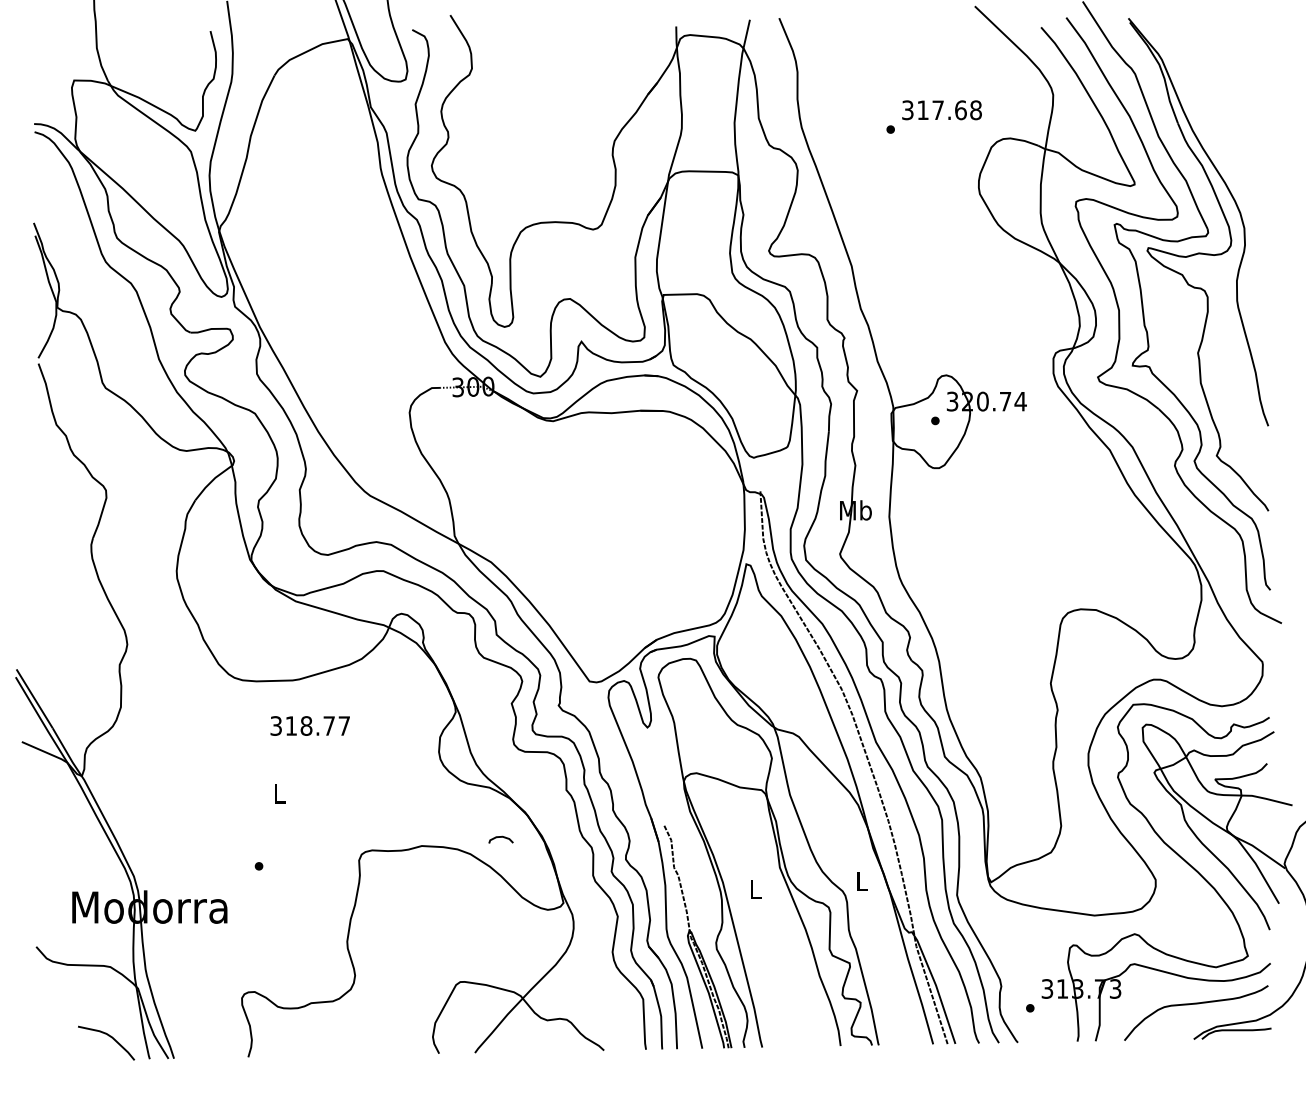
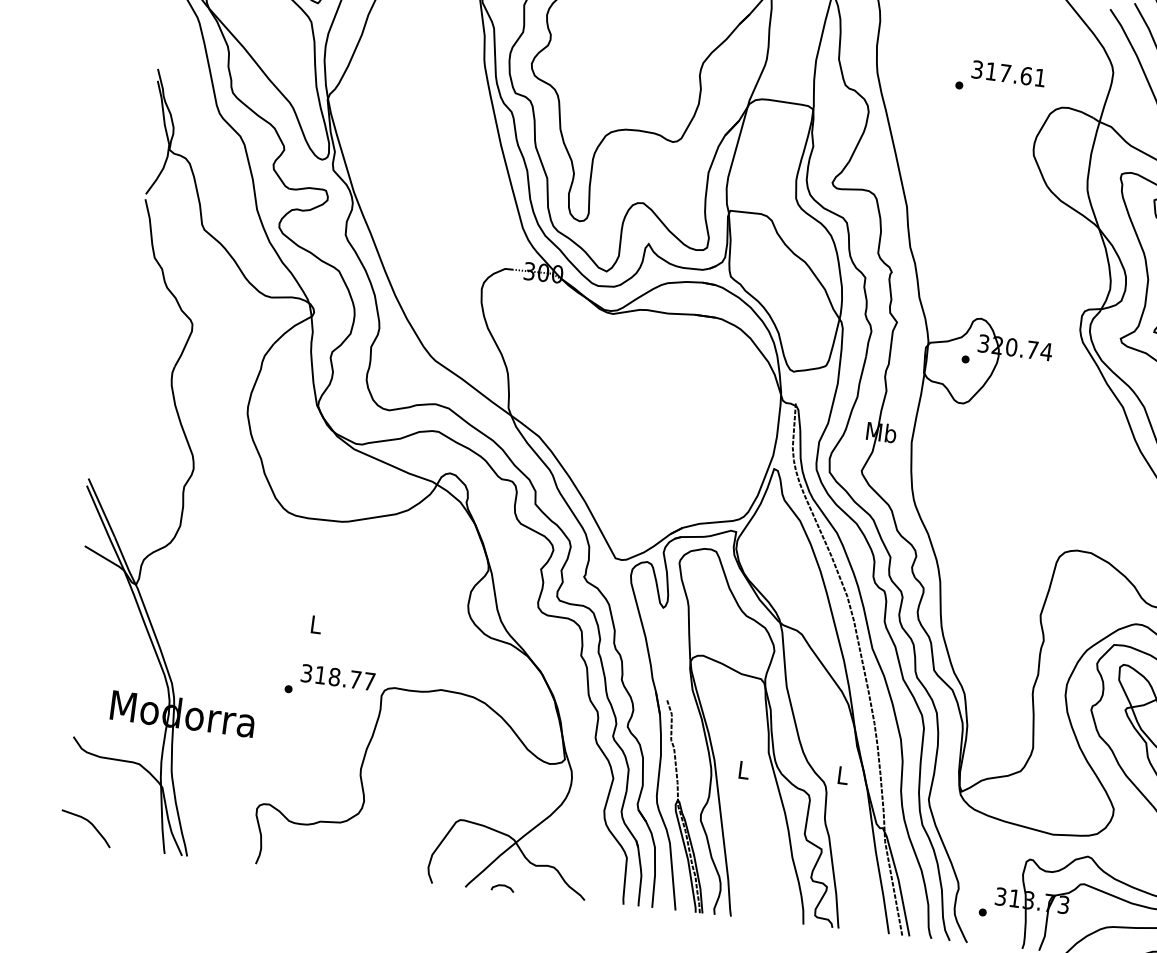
text: (975, 110) -> (1039, 78), 317.68 -> 317.61
text: (309, 725) -> (337, 676), moved
curve: (500, 837) -> (502, 885), moved
curve: (108, 1036) -> (88, 822), moved

